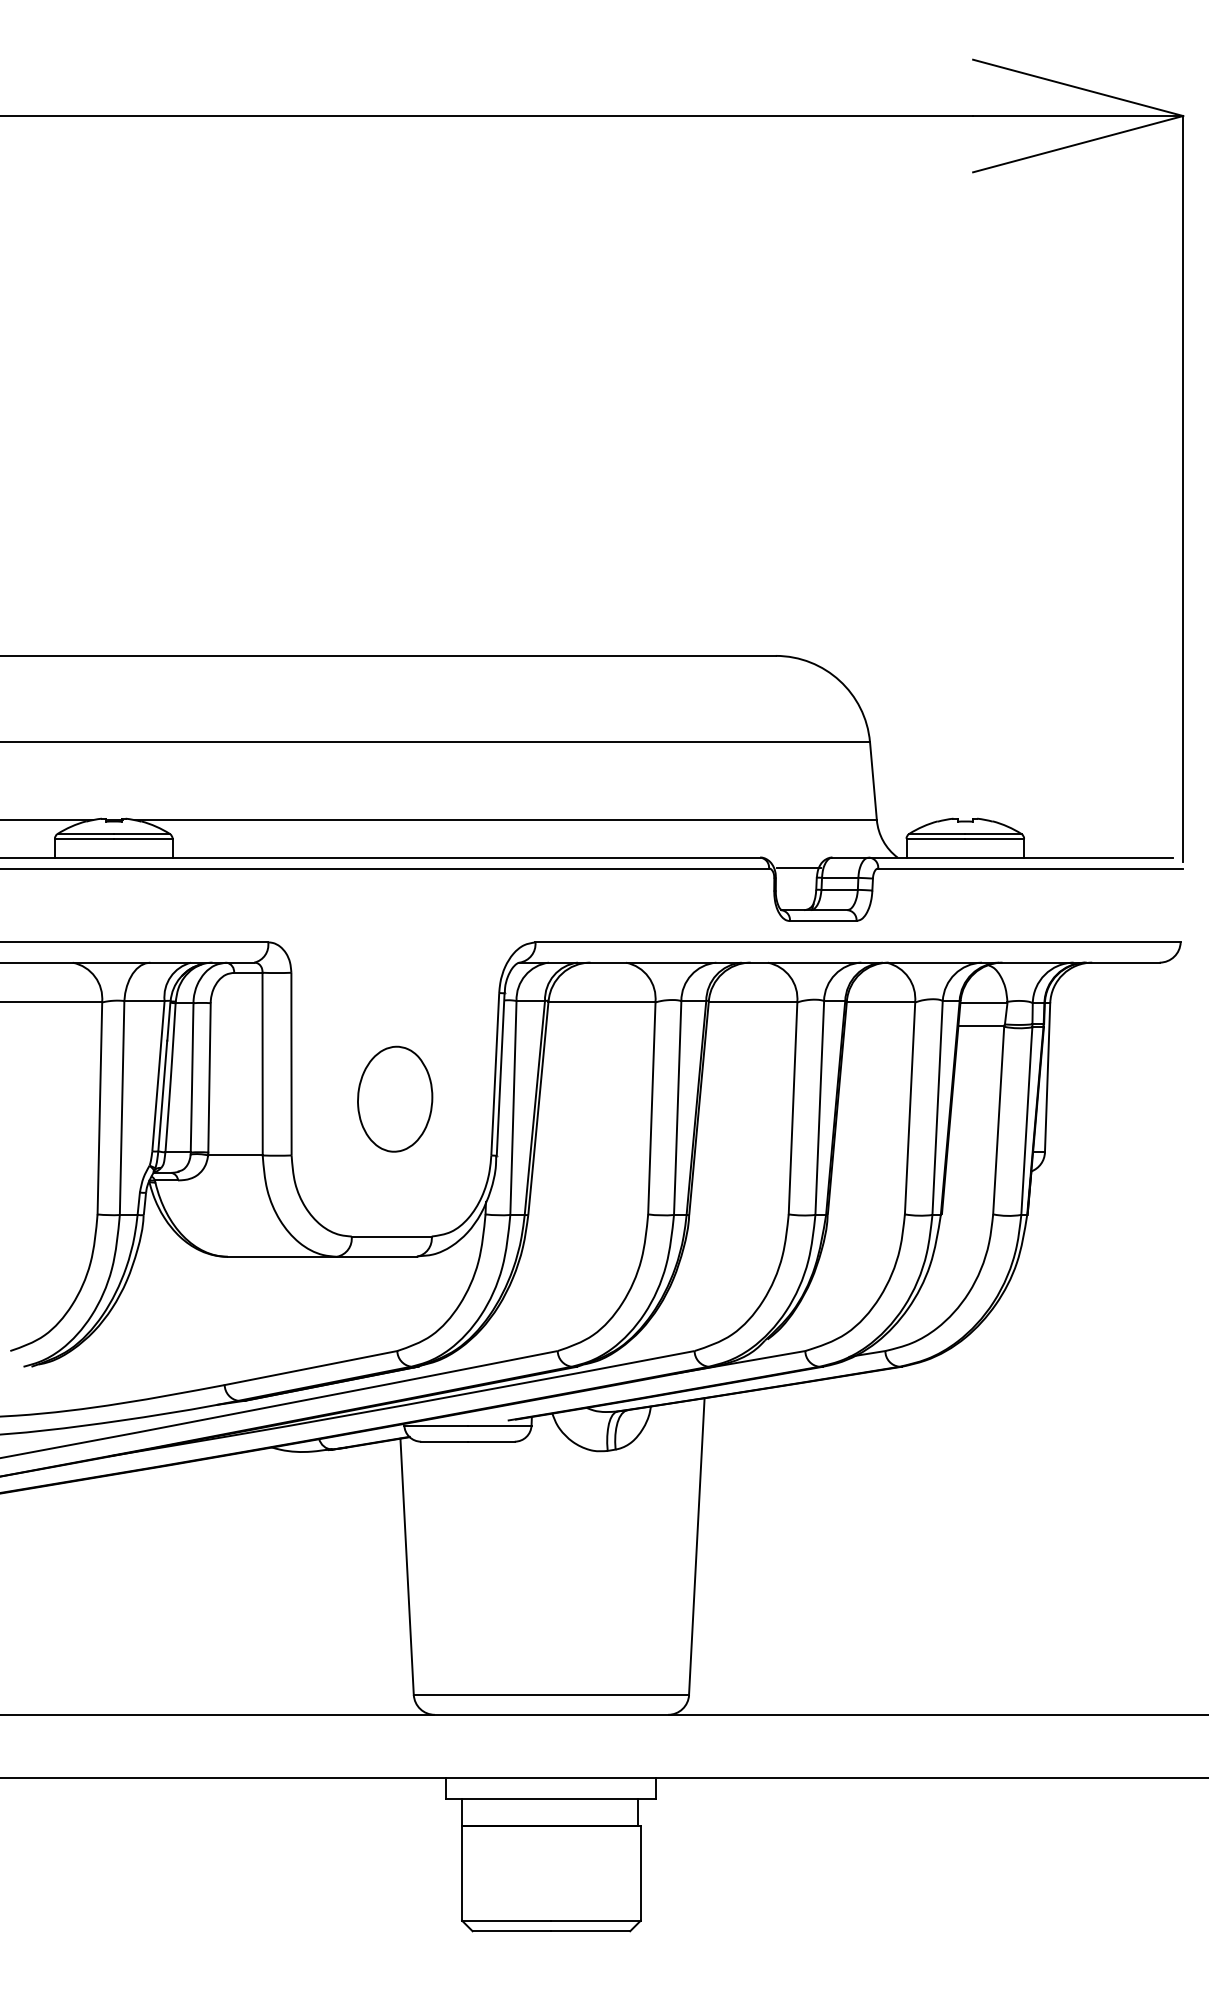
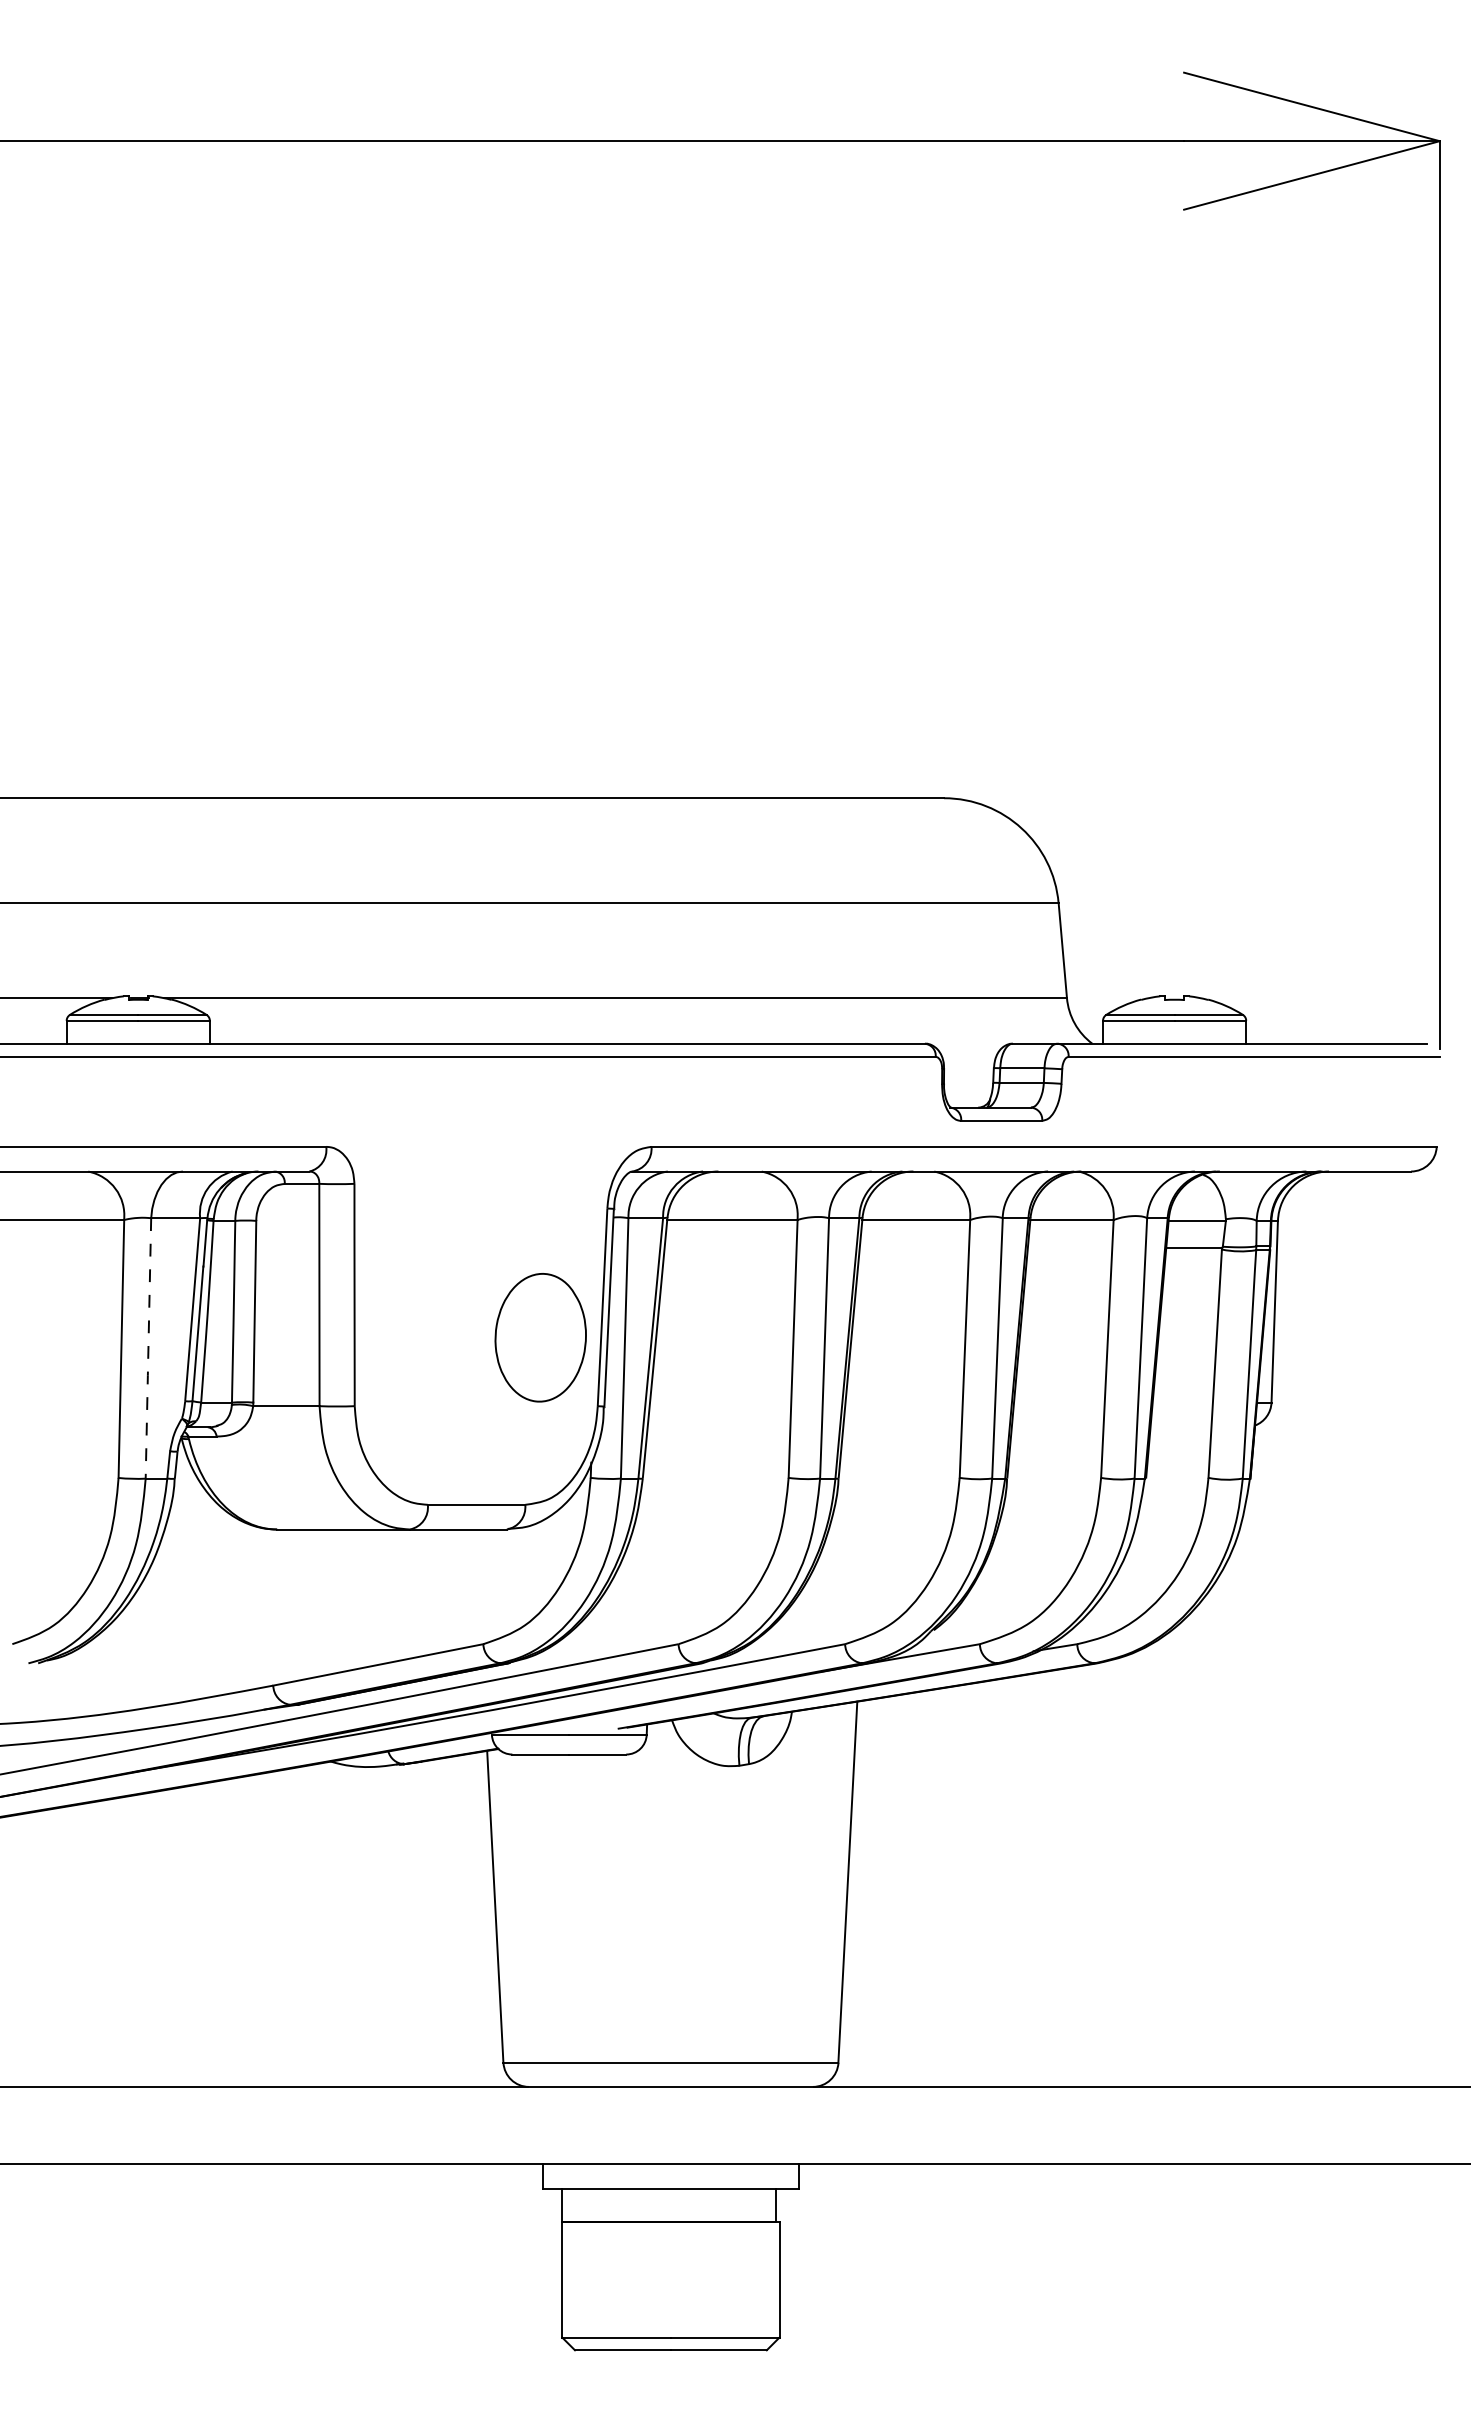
line: (799, 868) -> (972, 1056), removed
part: (394, 1099) -> (540, 1337), moved
line: (122, 1108) -> (148, 1349), solid -> dashed

